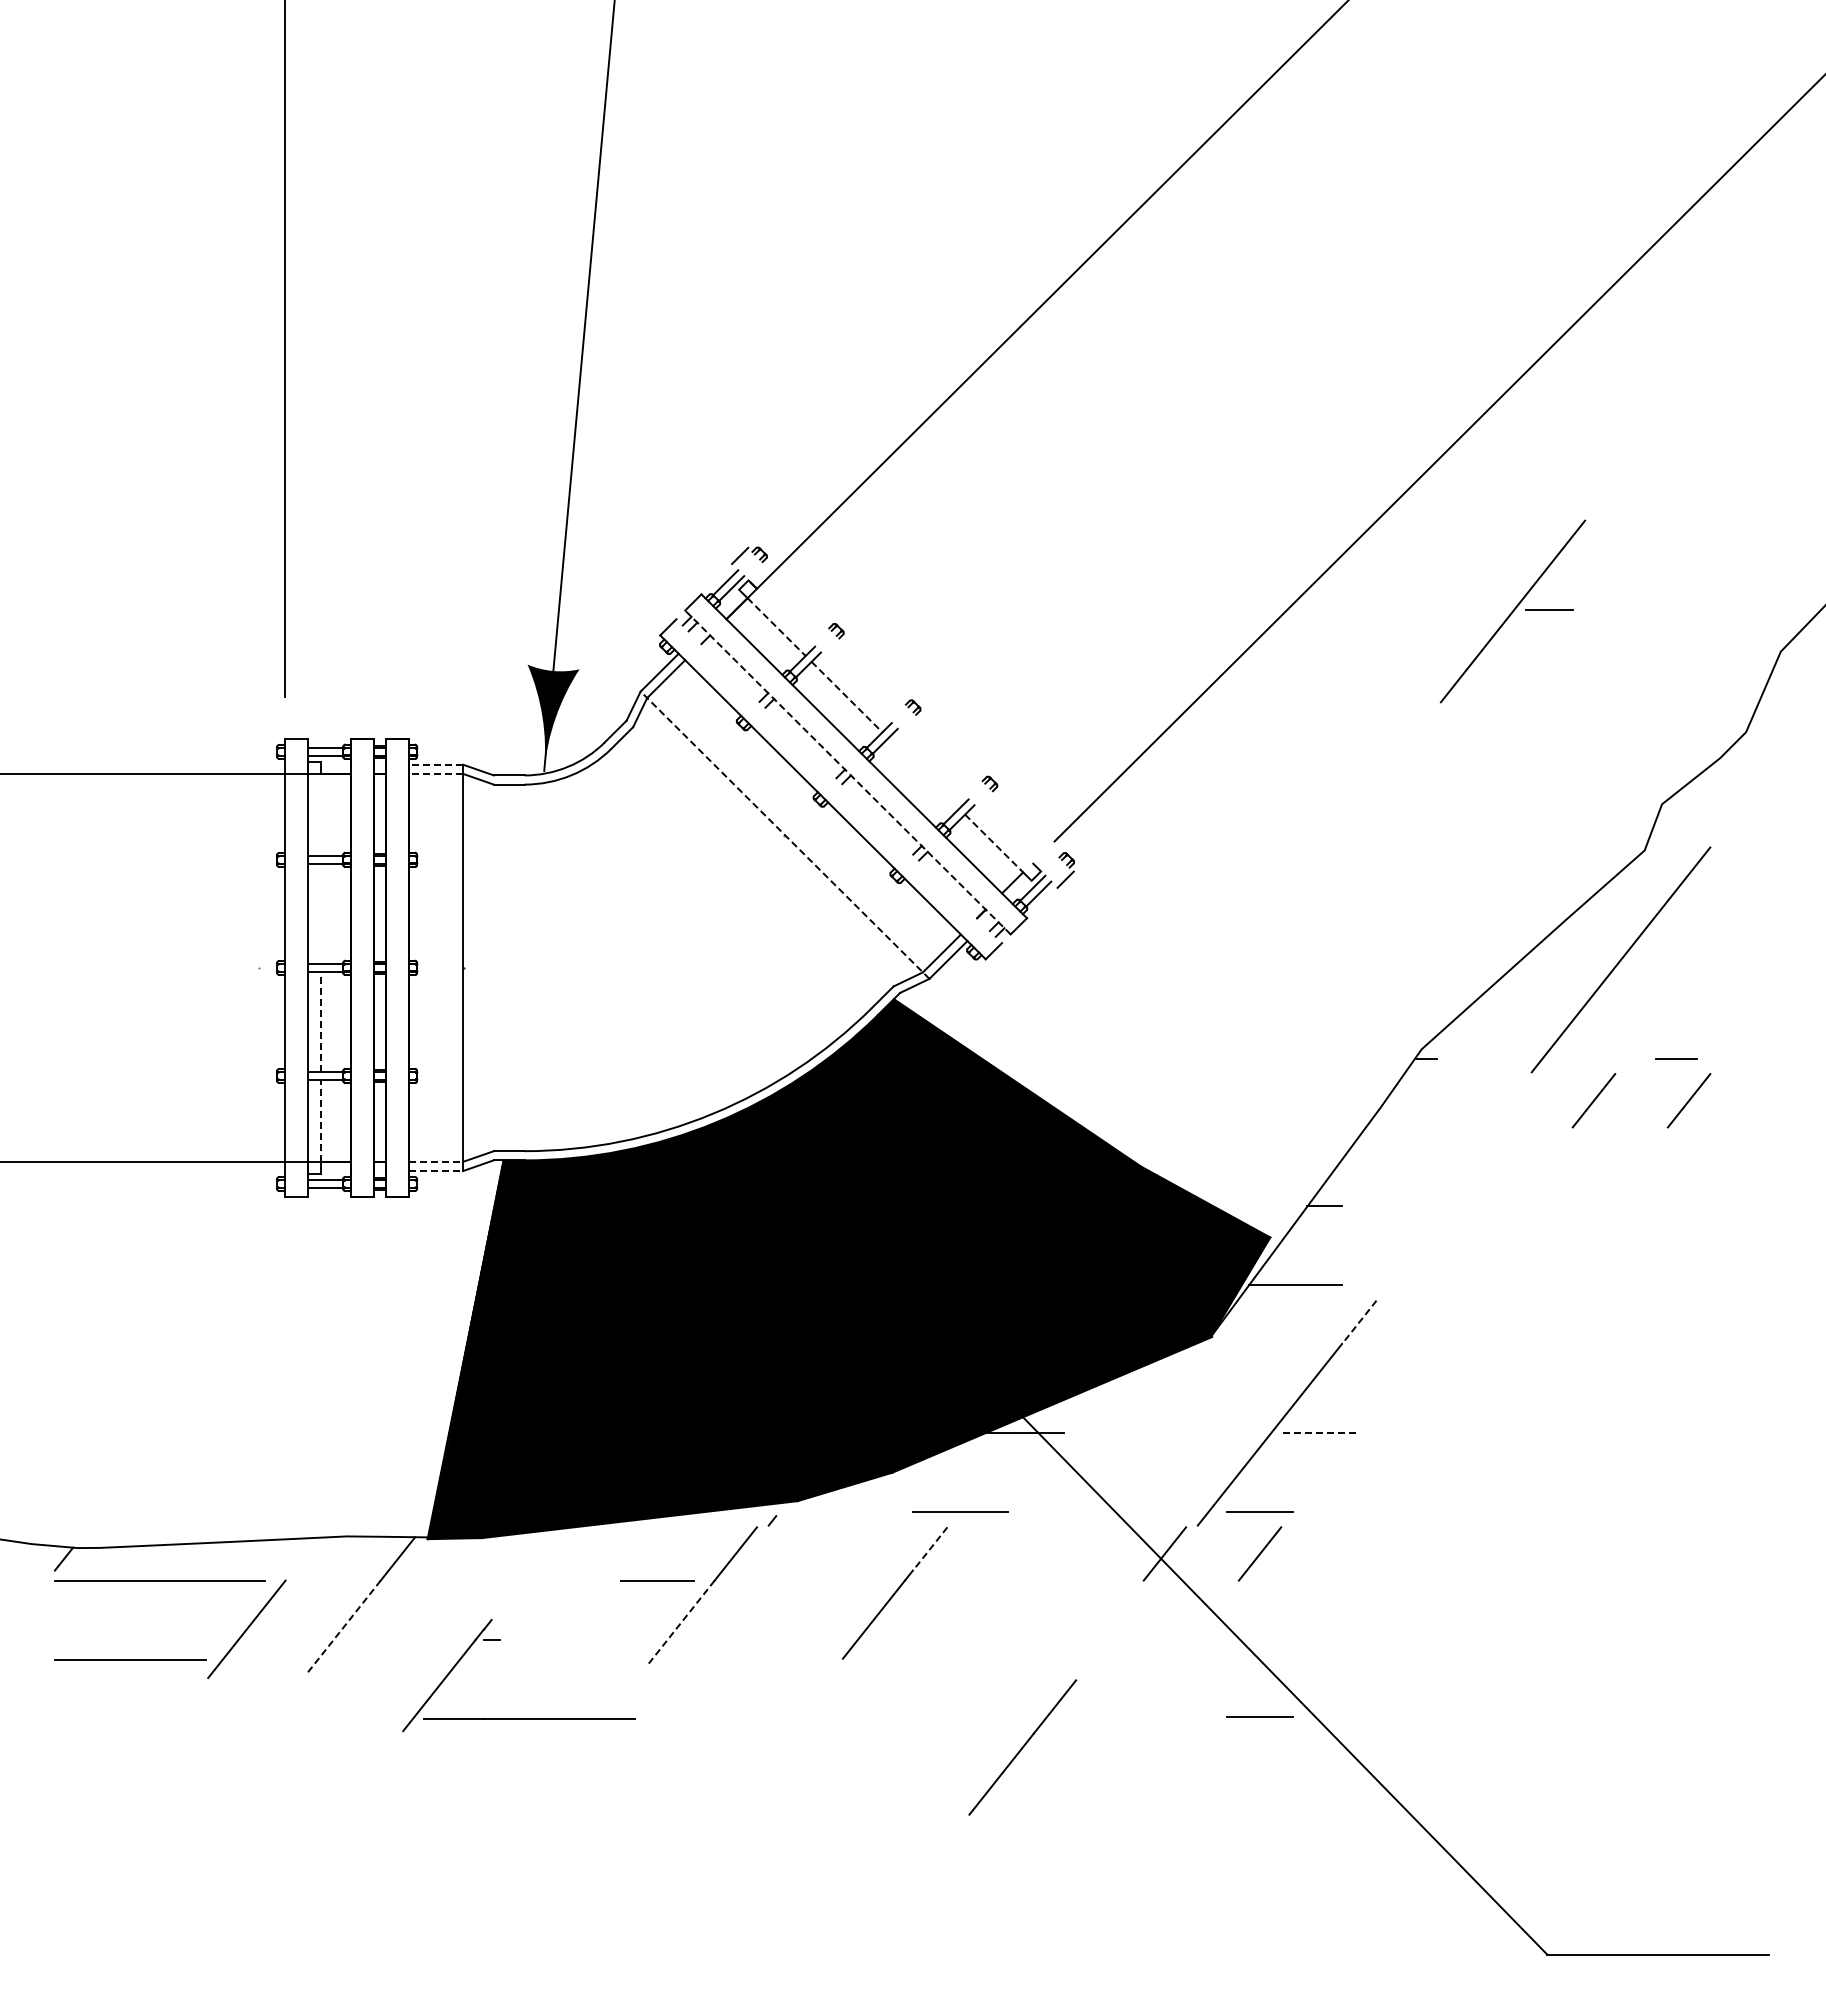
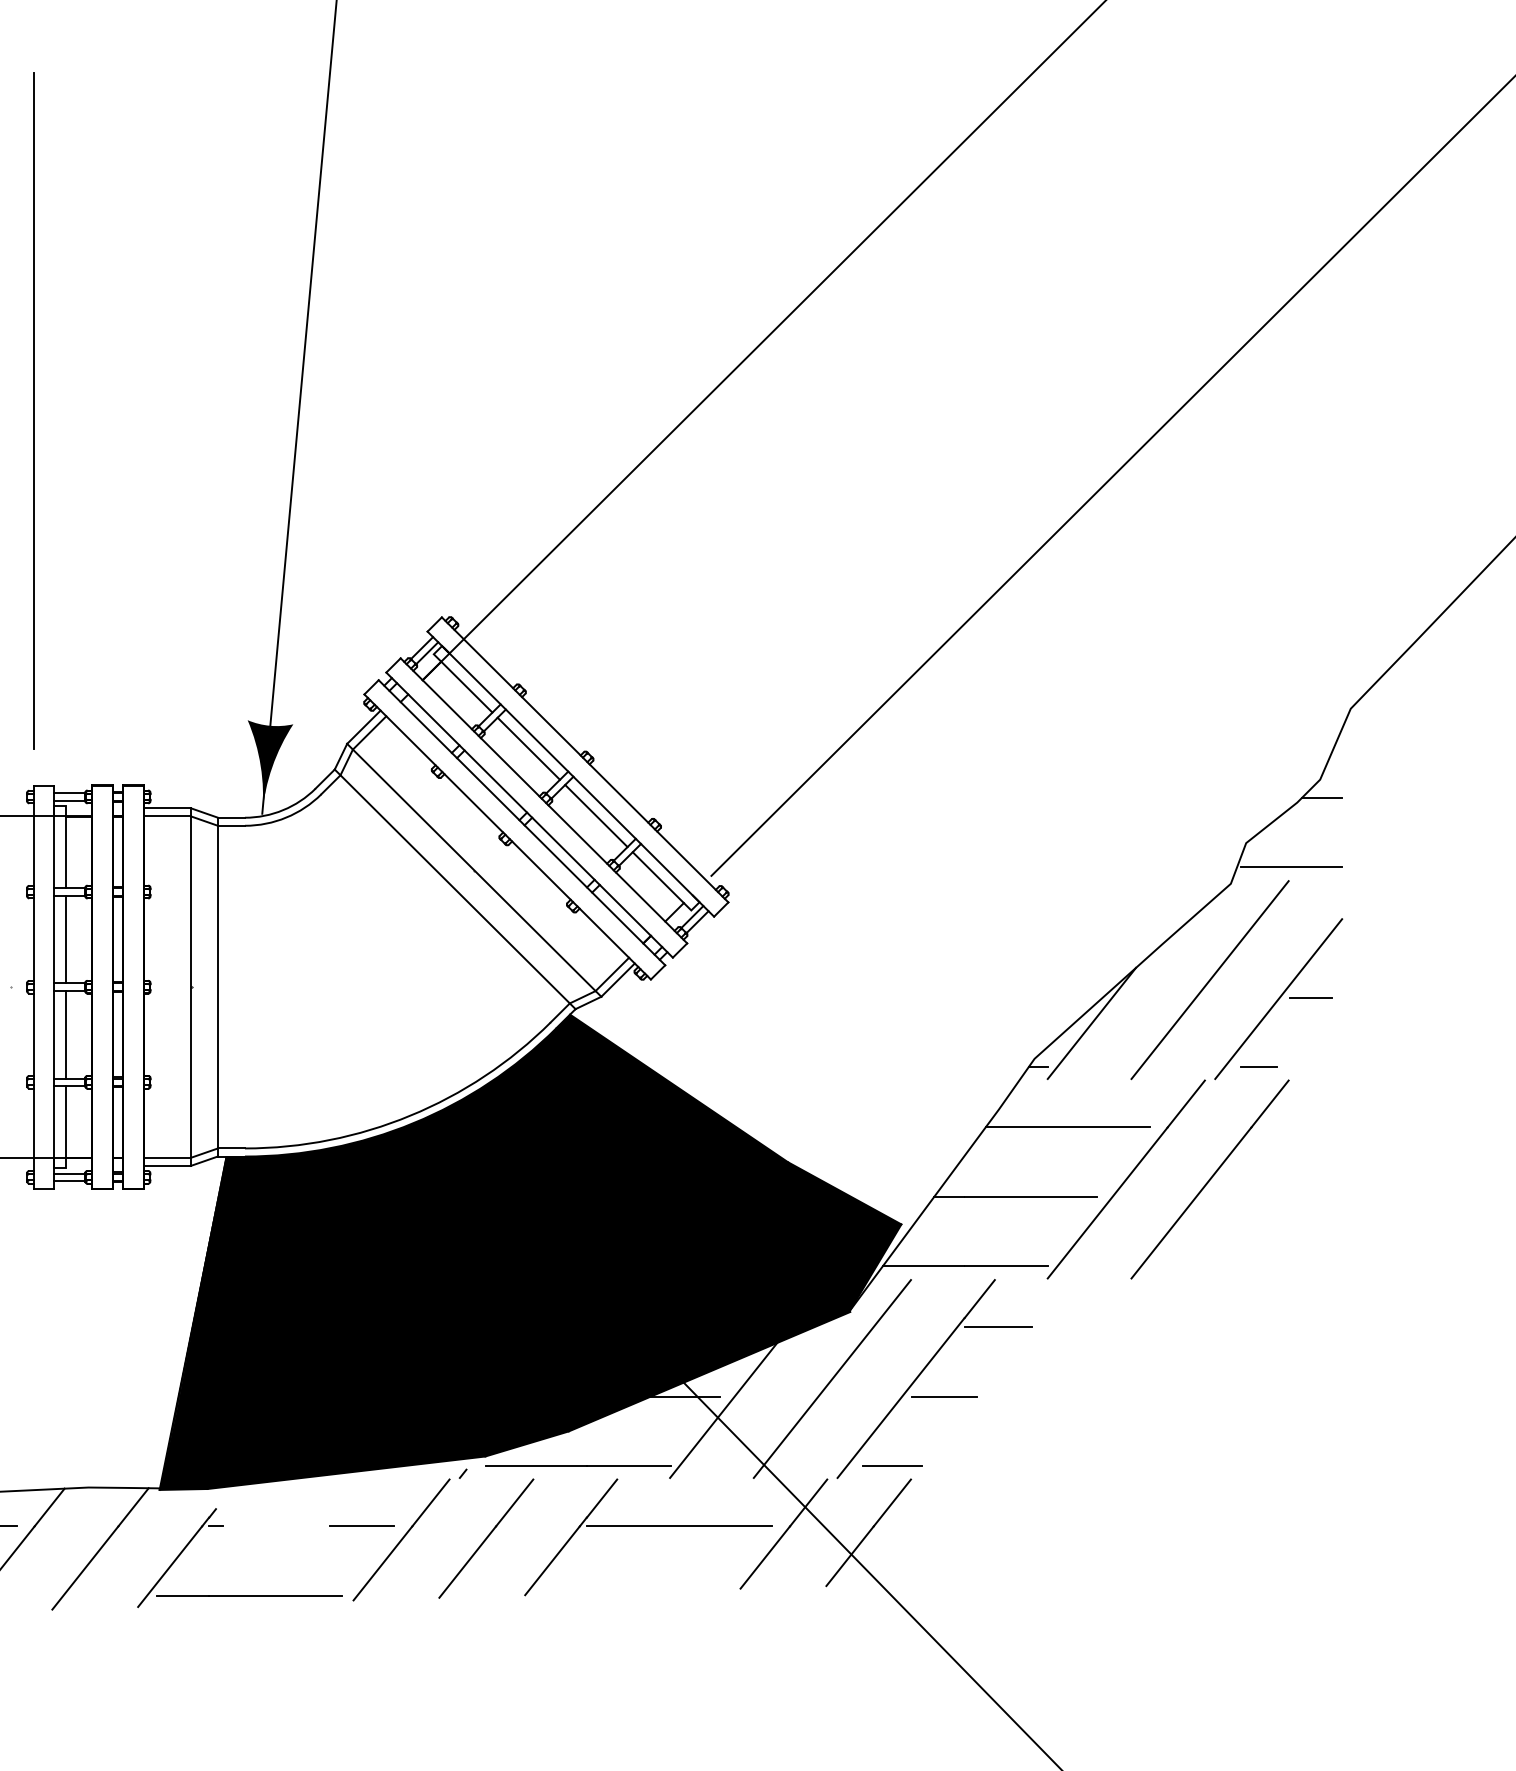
part: (1512, 611) -> (1278, 999), moved
line: (776, 627) -> (466, 687), dashed -> solid
line: (847, 697) -> (529, 749), dashed -> solid
line: (910, 709) -> (584, 759), added
line: (894, 725) -> (570, 773), added
line: (1748, 753) -> (1322, 798), added
line: (436, 764) -> (167, 808), dashed -> solid
line: (847, 772) -> (529, 815), dashed -> solid
line: (436, 773) -> (167, 816), dashed -> solid
line: (923, 773) -> (596, 816), added
line: (839, 781) -> (522, 823), added
line: (321, 814) -> (66, 852), added
line: (1713, 831) -> (1291, 867), added
line: (785, 835) -> (474, 870), dashed -> solid
line: (994, 843) -> (658, 877), dashed -> solid
line: (763, 856) -> (455, 889), added
line: (321, 913) -> (66, 939), added
line: (493, 967) -> (217, 986), added
line: (1486, 1009) -> (1091, 1023), added
line: (321, 1021) -> (66, 1034), dashed -> solid
line: (321, 1120) -> (66, 1121), dashed -> solid
line: (1459, 1127) -> (1067, 1127), added
line: (436, 1161) -> (167, 1157), dashed -> solid
line: (436, 1171) -> (167, 1166), dashed -> solid
line: (1417, 1206) -> (1030, 1197), added
line: (1504, 1212) -> (1107, 1202), added
line: (1599, 1212) -> (1191, 1202), added
line: (1389, 1285) -> (1006, 1266), added
line: (1359, 1322) -> (979, 1299), dashed -> solid
line: (1380, 1353) -> (998, 1326), added
line: (1191, 1412) -> (832, 1378), added
line: (1319, 1433) -> (944, 1396), dashed -> solid
line: (1069, 1446) -> (724, 1408), added
line: (854, 1511) -> (535, 1465), added
line: (930, 1548) -> (602, 1498), dashed -> solid
line: (302, 1558) -> (49, 1506), added
line: (1018, 1580) -> (679, 1526), added
line: (1211, 1614) -> (849, 1556), added
line: (1115, 1615) -> (765, 1557), added
line: (681, 1622) -> (383, 1563), dashed -> solid
line: (342, 1628) -> (84, 1568), dashed -> solid
part: (500, 1640) -> (223, 1527), moved
line: (1259, 1716) -> (891, 1646), removed
line: (1022, 1747) -> (486, 1538), moved

